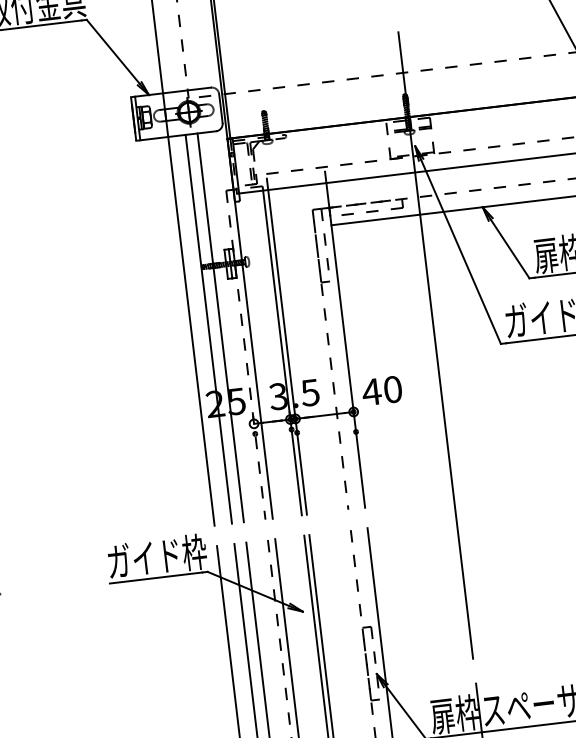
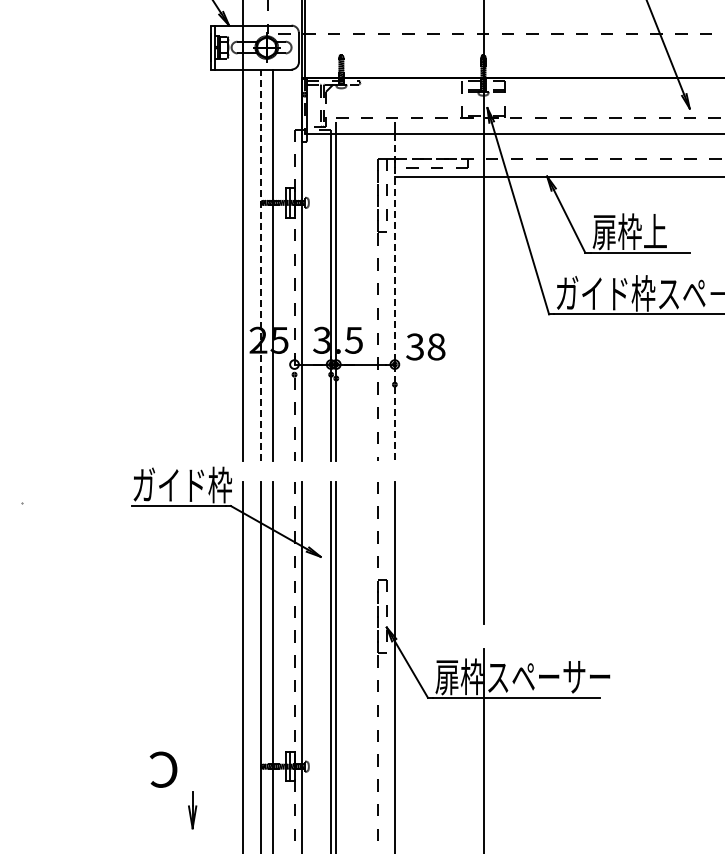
line: (208, 329) -> (260, 265), solid -> dashed
line: (345, 346) -> (394, 298), solid -> dashed
text: (381, 390) -> (425, 346), 40 -> 38

